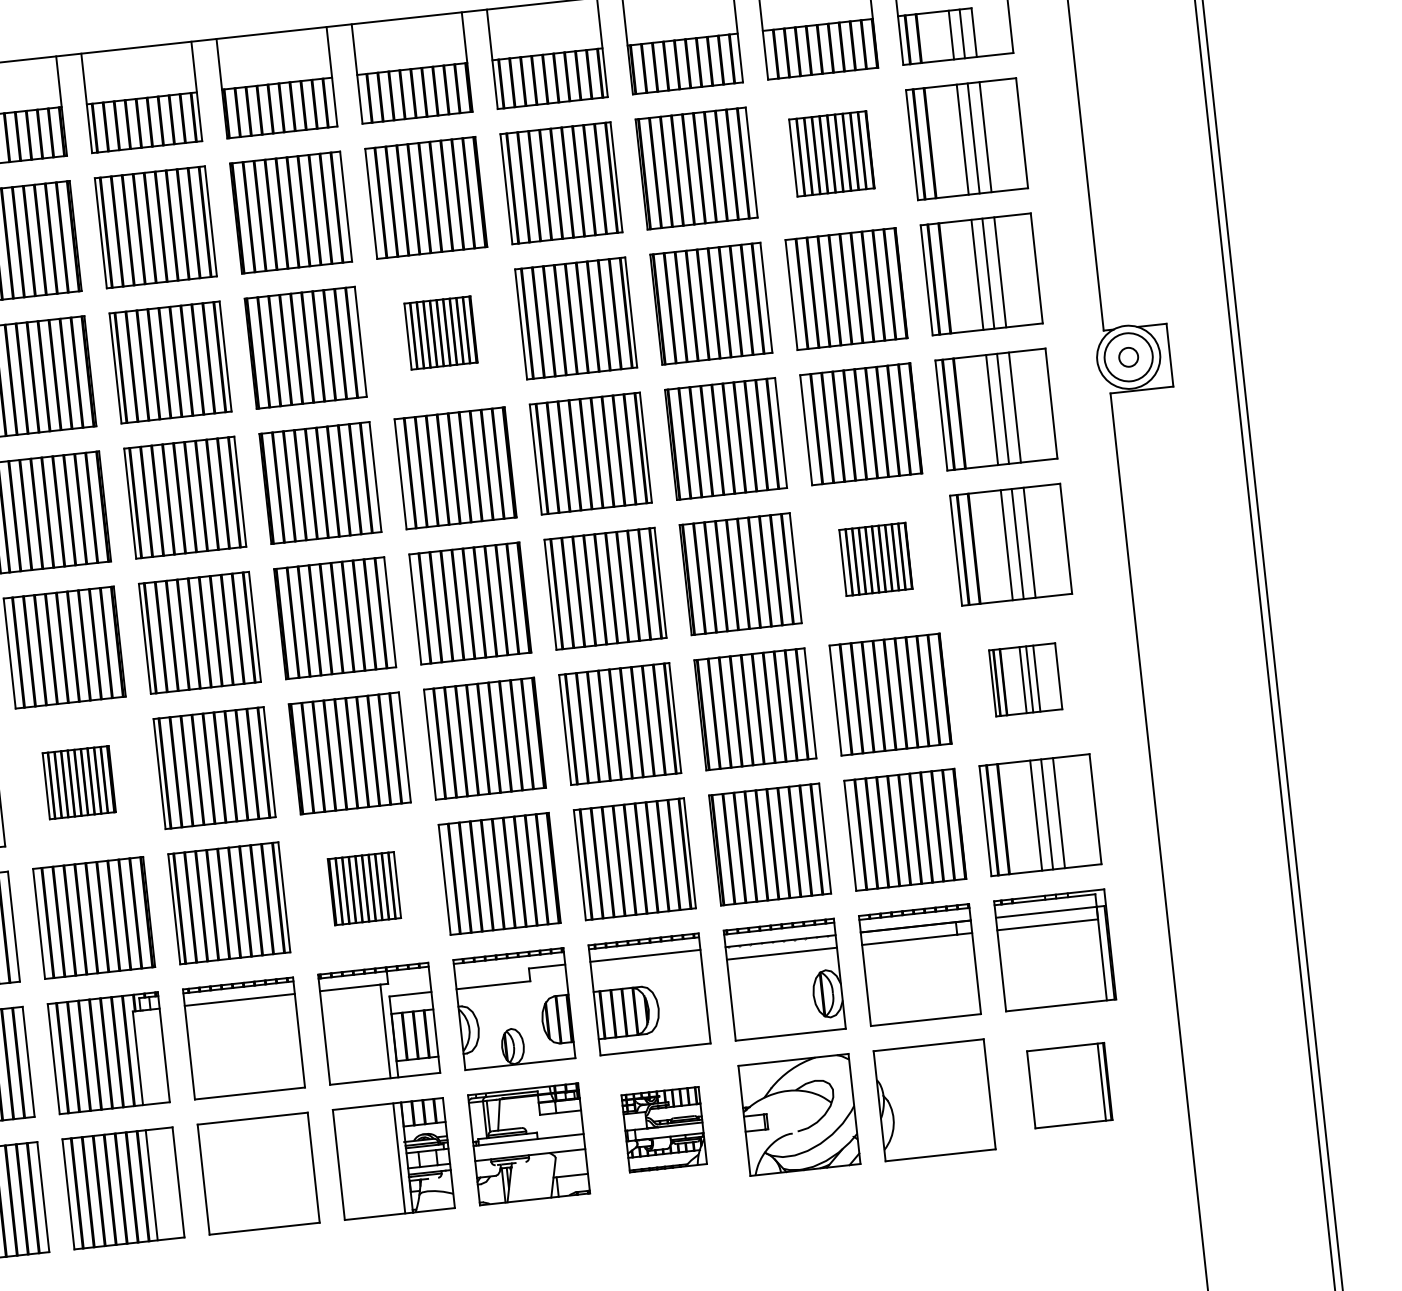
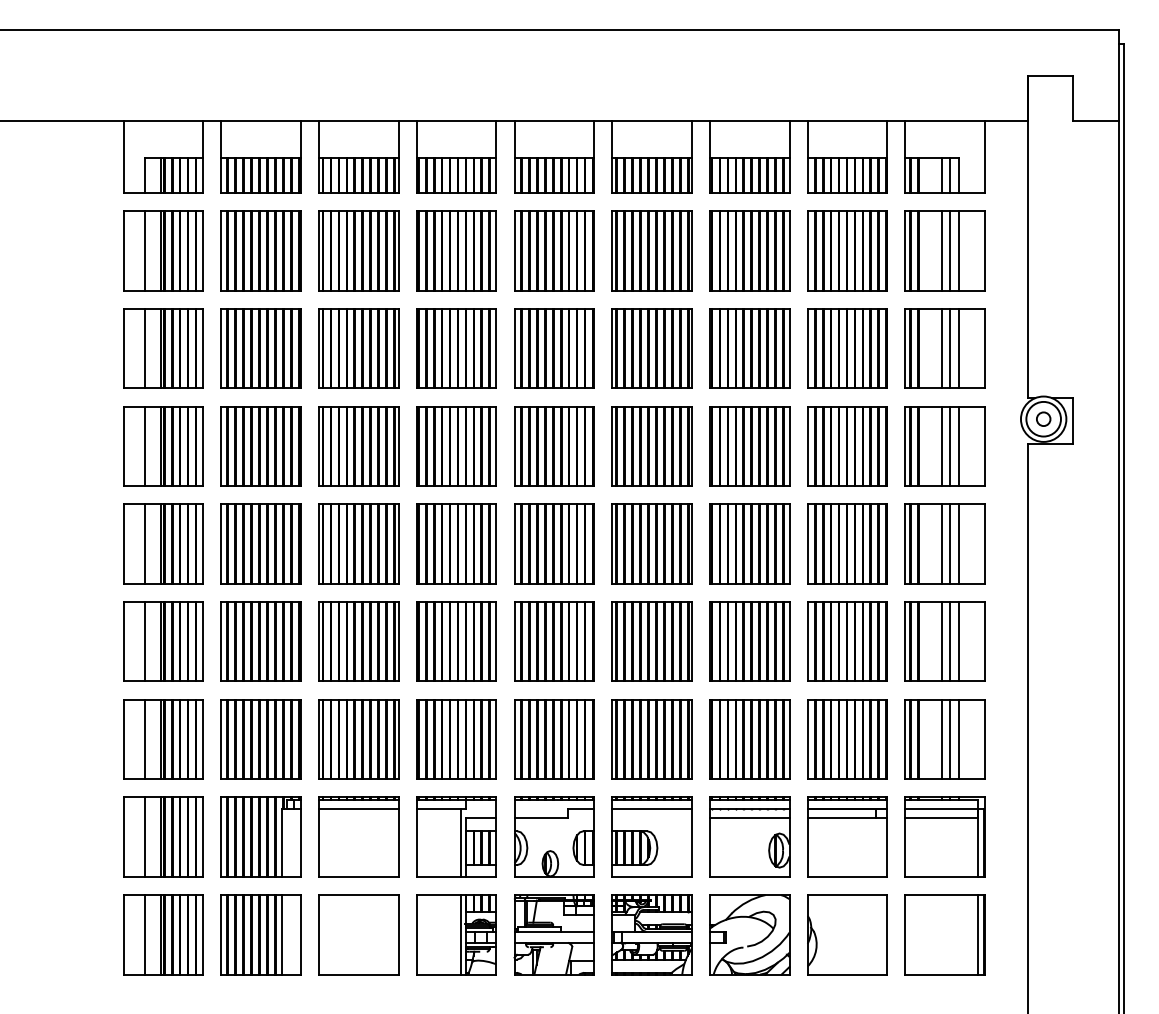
part: (831, 153) -> (847, 250), size x1.43
part: (441, 332) -> (554, 348), size x1.67
part: (875, 558) -> (847, 543), size x1.67
part: (1024, 679) -> (944, 641), size x1.67
part: (78, 782) -> (260, 641), size x1.67
part: (364, 888) -> (456, 739), size x1.67
part: (1068, 1085) -> (944, 934), size x1.43
part: (663, 1129) -> (651, 934), size x1.43

